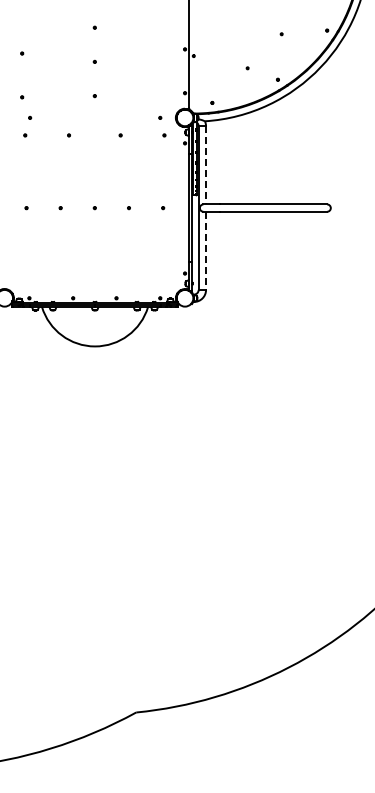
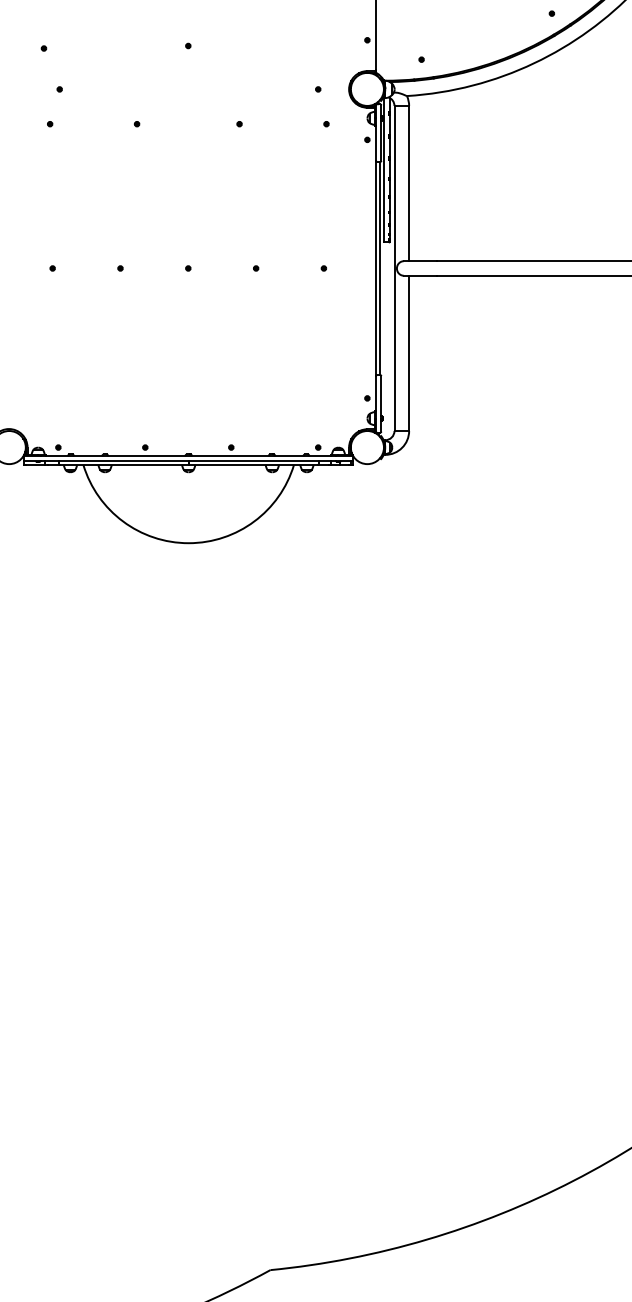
line: (206, 165) -> (410, 183), dashed -> solid
line: (206, 251) -> (410, 354), dashed -> solid

